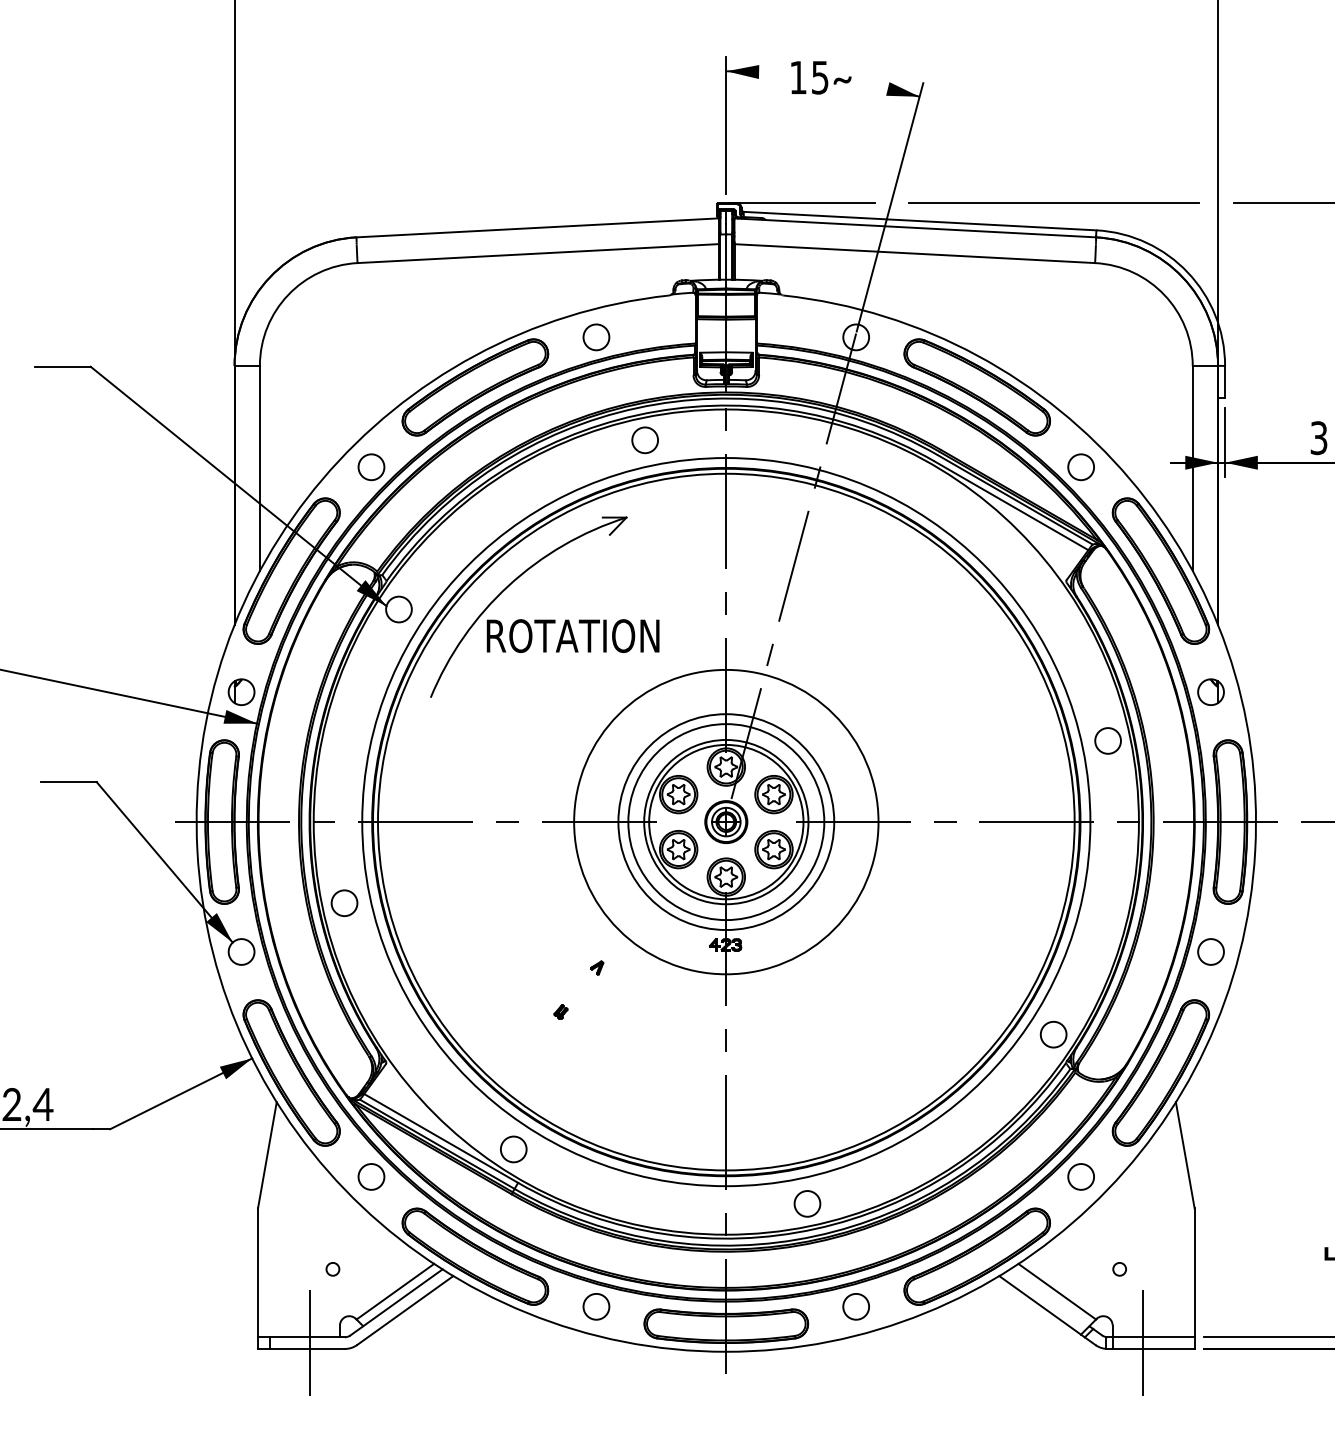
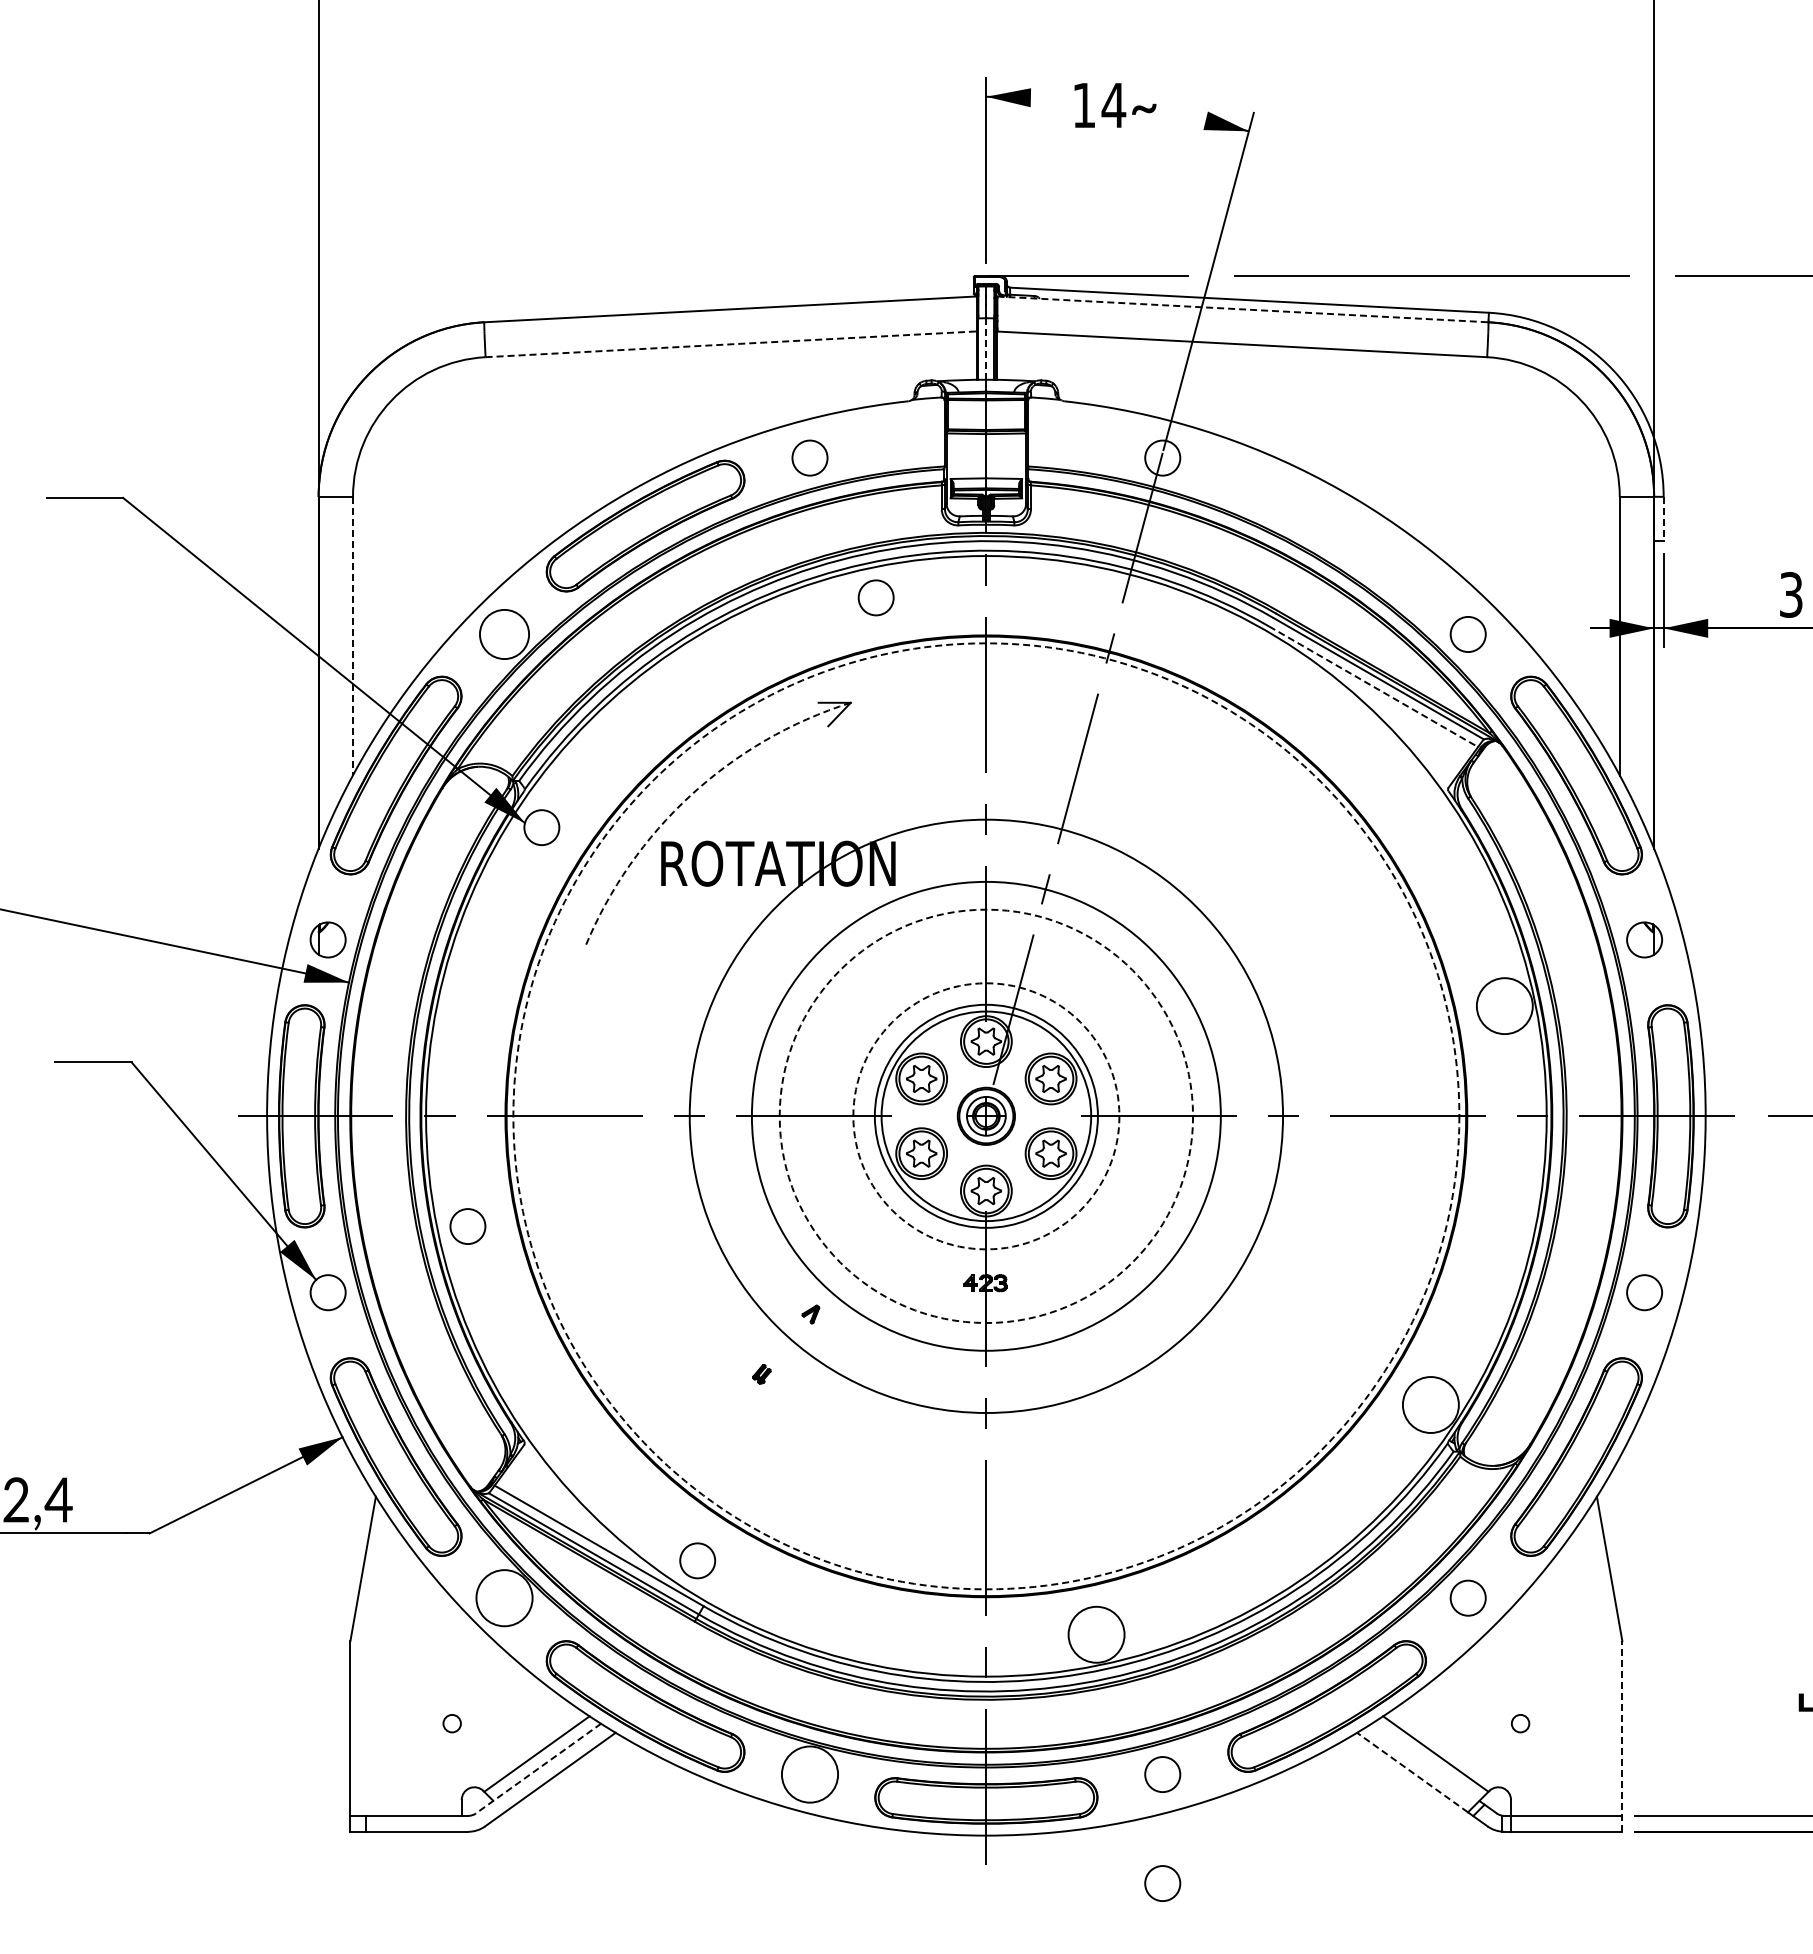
text: (819, 77) -> (1113, 105), 15 -> 14
line: (914, 227) -> (1242, 309), solid -> dashed
line: (538, 253) -> (731, 344), solid -> dashed
line: (726, 256) -> (986, 348), solid -> dashed
line: (1224, 381) -> (1663, 518), solid -> dashed
part: (976, 387) -> (1326, 525), removed
circle: (371, 467) -> (504, 634), size x1.4
line: (260, 468) -> (353, 636), solid -> dashed
line: (1011, 505) -> (1373, 686), solid -> dashed
arc: (508, 585) -> (690, 795), solid -> dashed
circle: (1107, 740) -> (1504, 1005), size x1.6
circle: (725, 821) -> (985, 1115), size x0.6
circle: (725, 821) -> (985, 1115), size x1.6
circle: (726, 822) -> (986, 1116), solid -> dashed
circle: (726, 822) -> (986, 1116), solid -> dashed
circle: (726, 822) -> (986, 1116), solid -> dashed
circle: (1053, 1034) -> (1430, 1404), size x1.6
circle: (371, 1176) -> (504, 1597), size x1.6
circle: (807, 1203) -> (1096, 1634), size x1.6
line: (1194, 1278) -> (1622, 1735), solid -> dashed
line: (396, 1302) -> (538, 1768), solid -> dashed
line: (1040, 1305) -> (1412, 1772), solid -> dashed
circle: (596, 1306) -> (809, 1774), size x1.6
line: (309, 1342) -> (420, 1823), removed
line: (1143, 1342) -> (1552, 1823), removed
circle: (856, 1387) -> (1162, 1883), added

